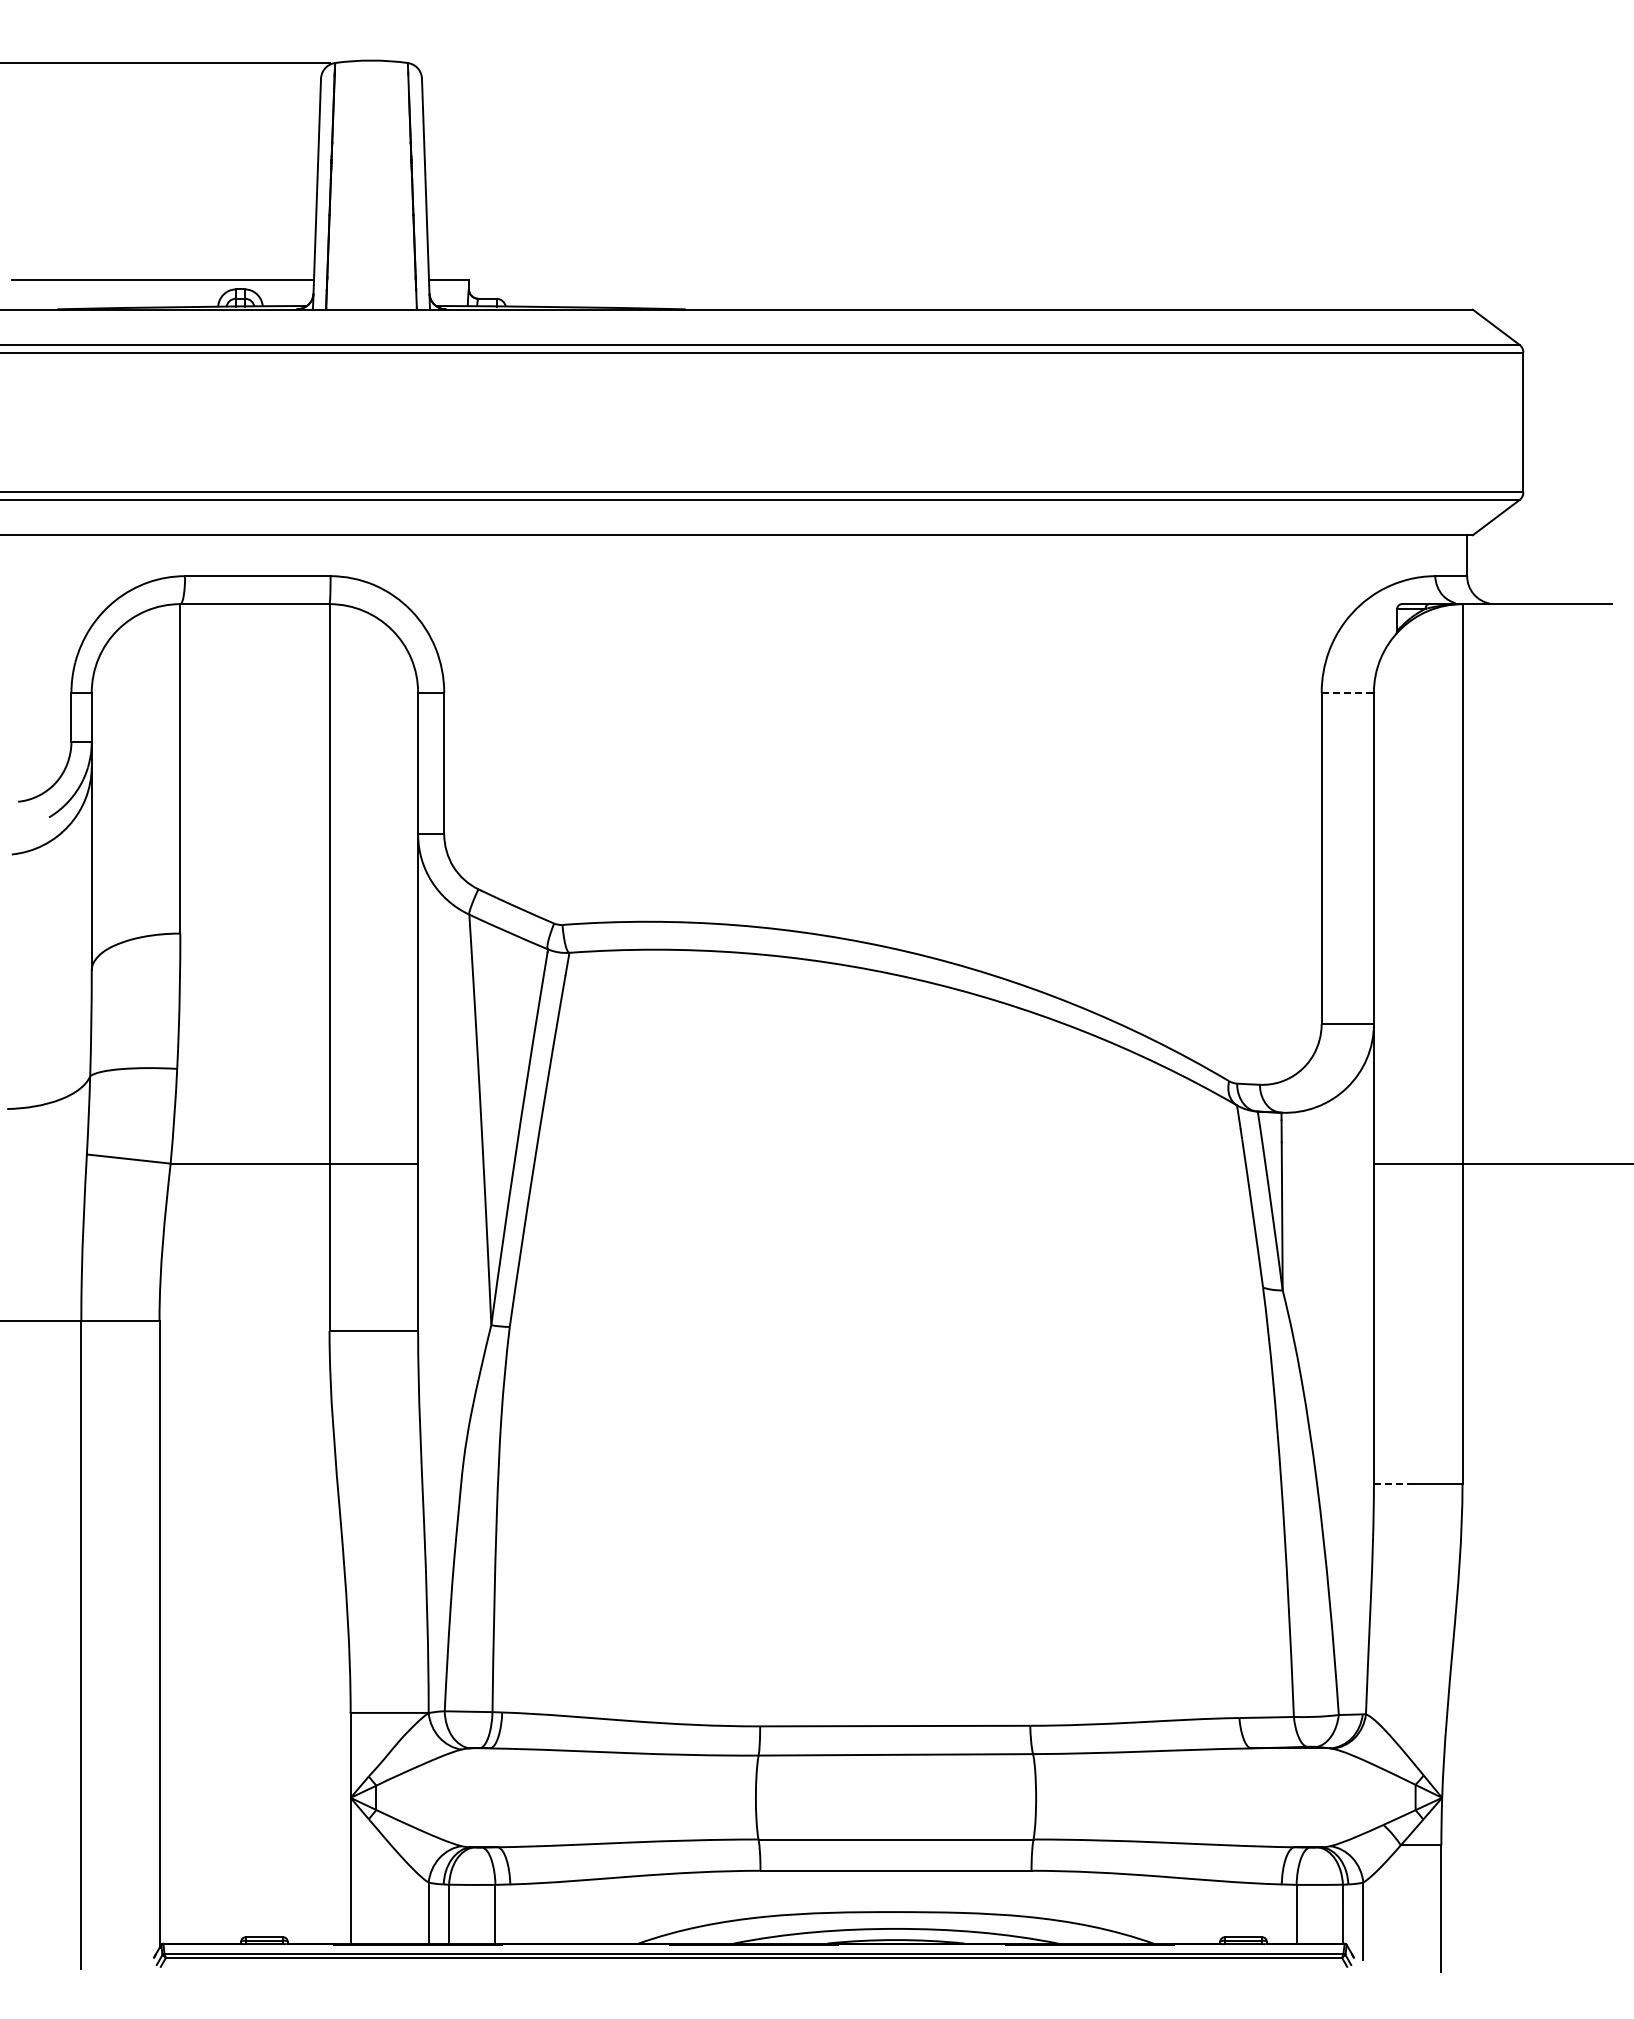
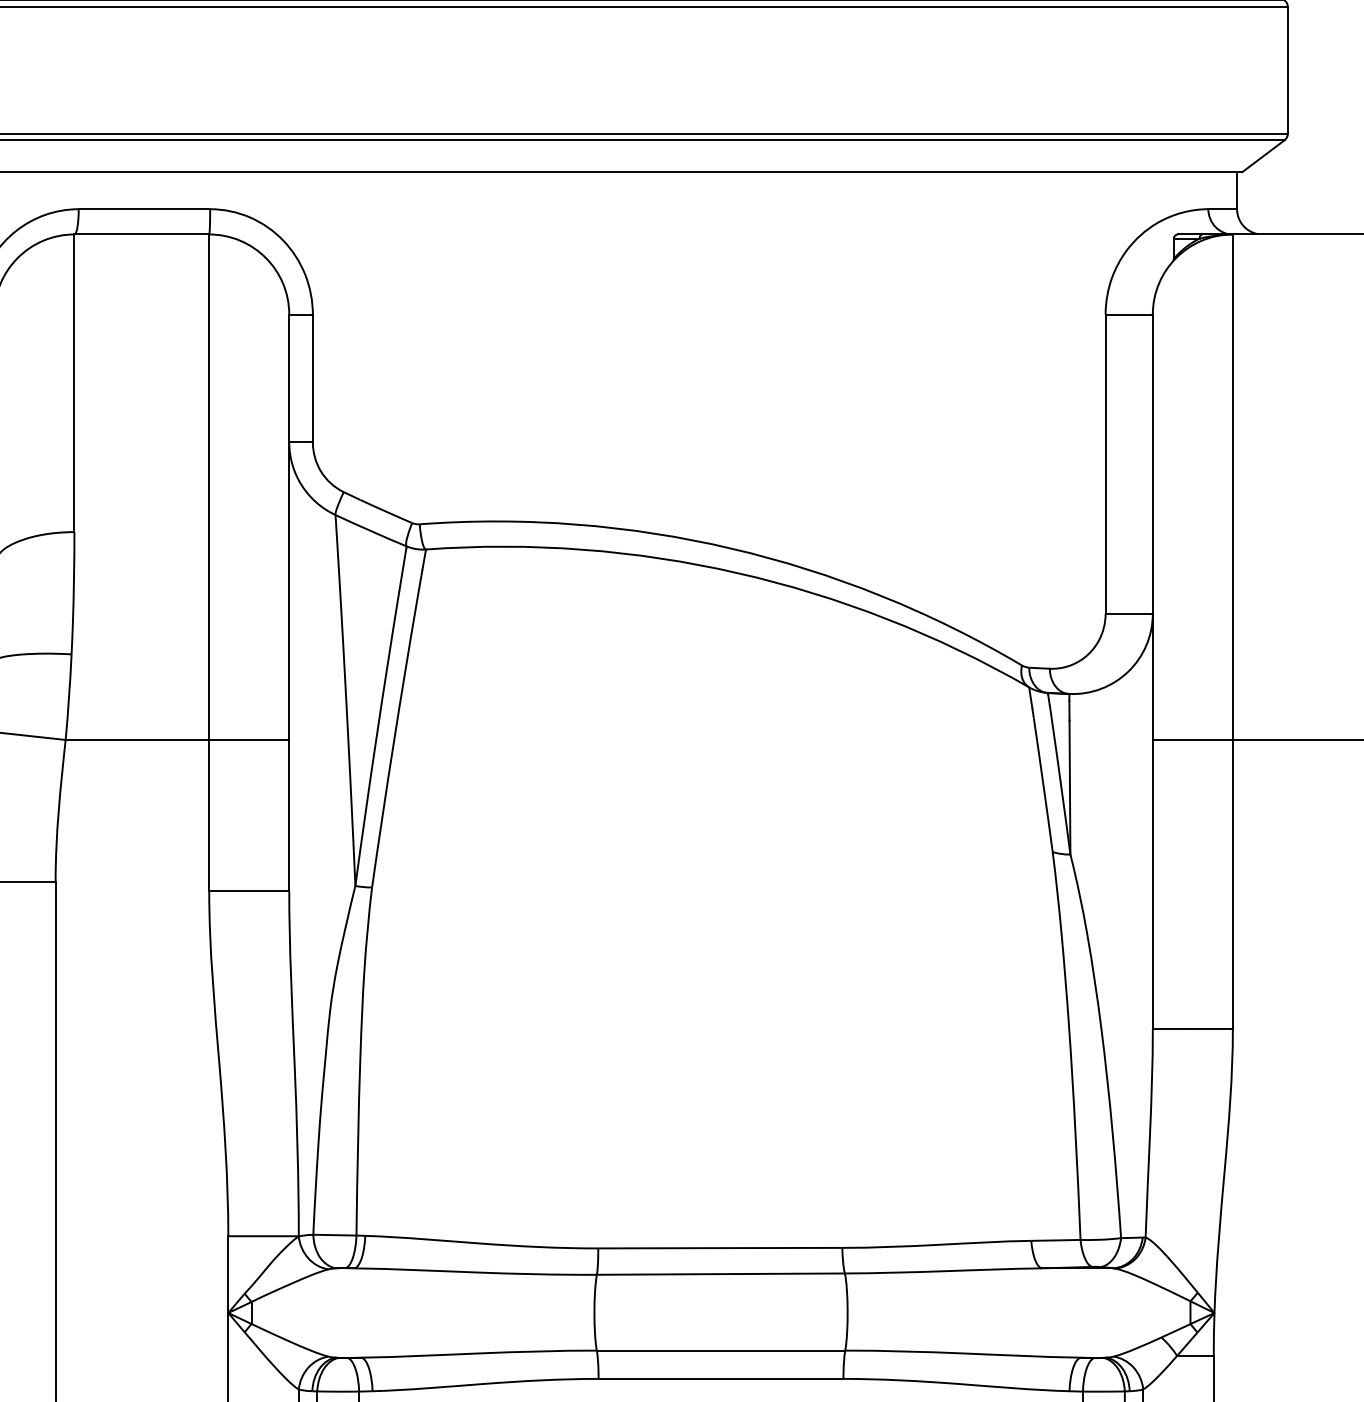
line: (1348, 692) -> (1129, 314), dashed -> solid
line: (1392, 1483) -> (1169, 1028), dashed -> solid

